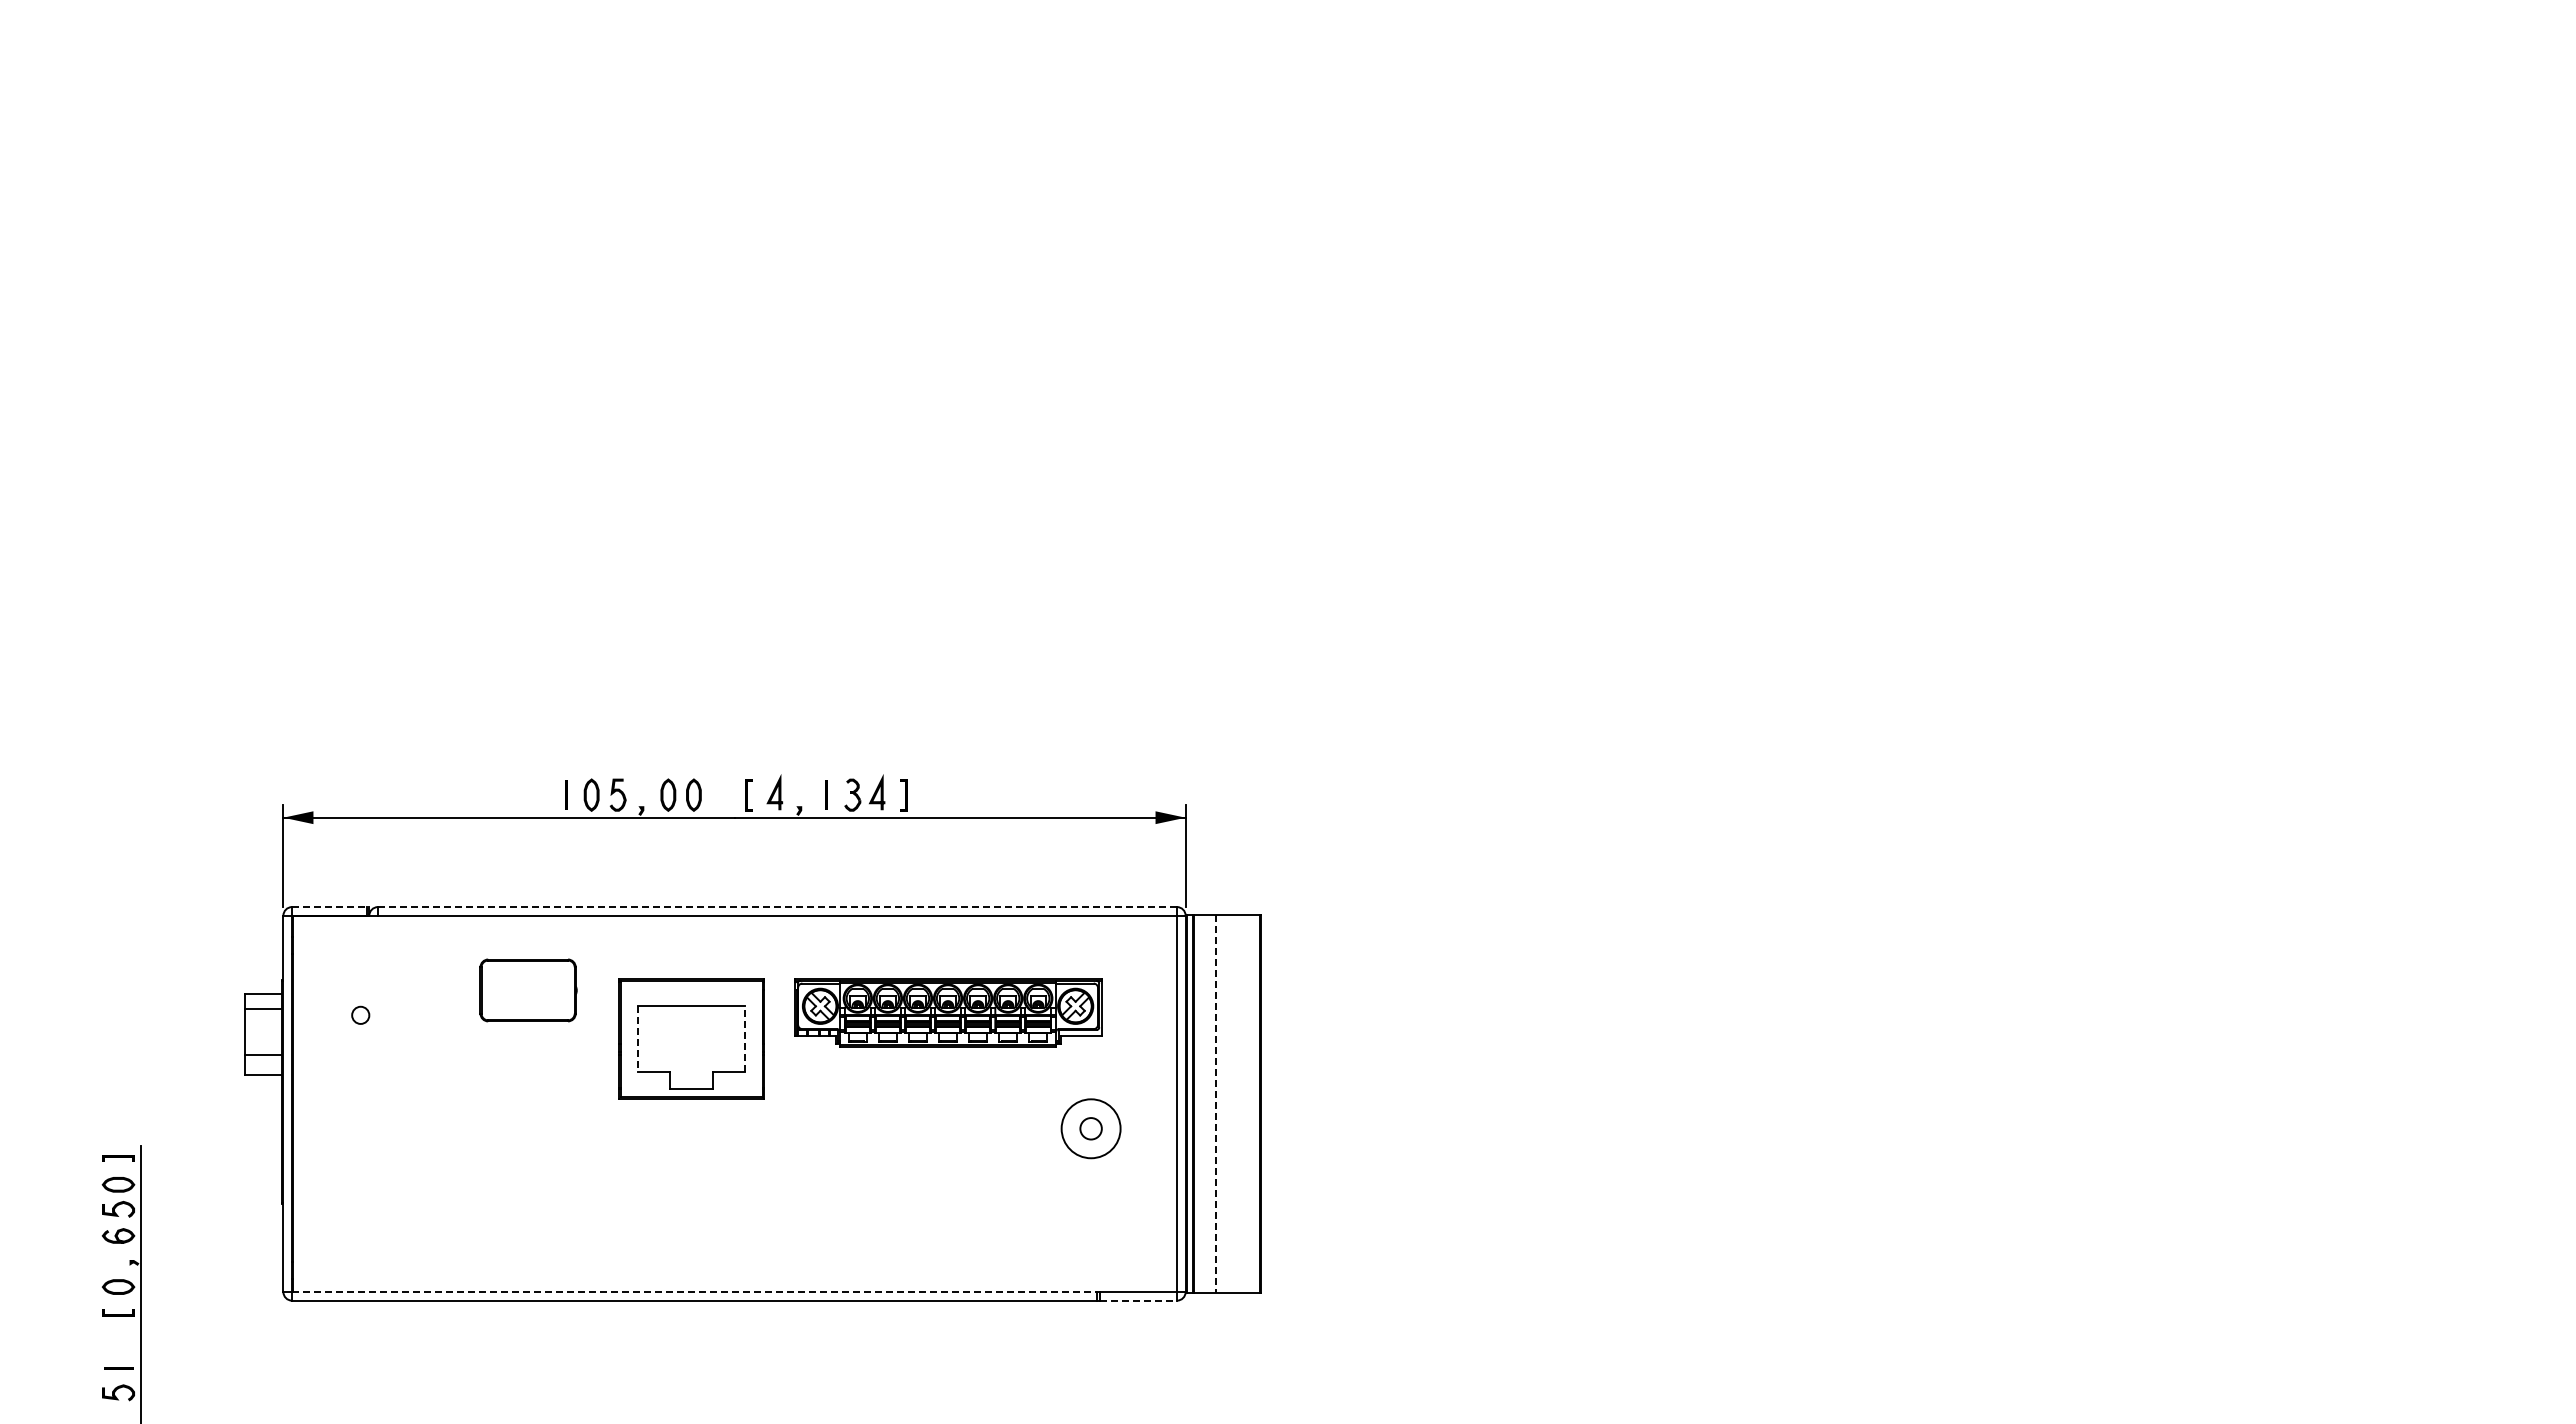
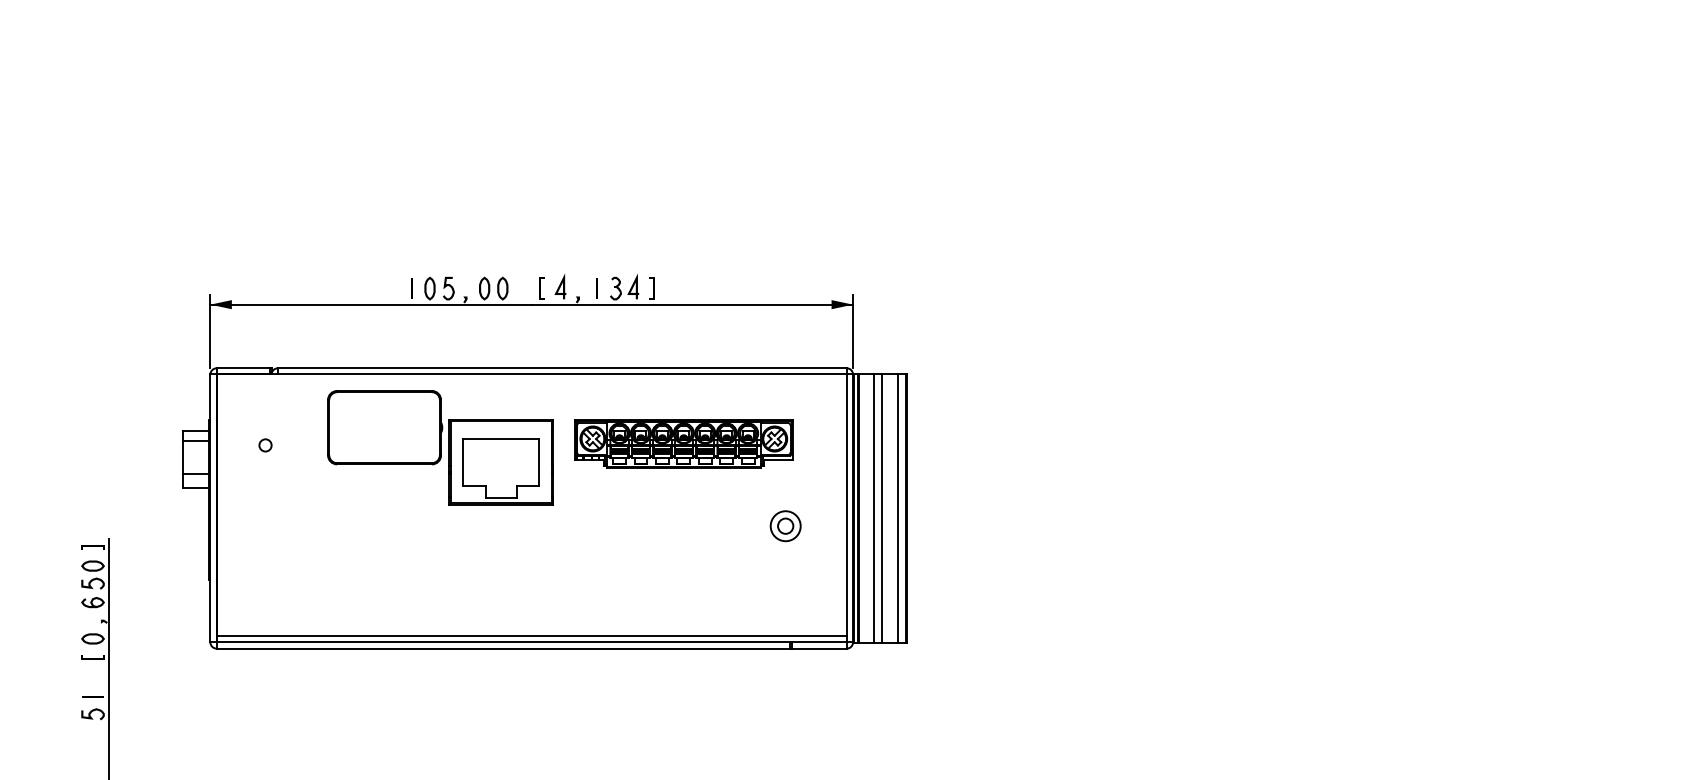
line: (330, 907) -> (243, 368), dashed -> solid
line: (777, 907) -> (562, 368), dashed -> solid
part: (528, 990) -> (385, 427), size x1.67
line: (638, 1038) -> (463, 461), dashed -> solid
line: (745, 1038) -> (539, 461), dashed -> solid
line: (1226, 1103) -> (882, 508), added
line: (1248, 1103) -> (897, 508), added
line: (1215, 1104) -> (874, 508), dashed -> solid
circle: (1091, 1128) -> (785, 526), size x0.71
line: (734, 1283) -> (531, 636), added
line: (695, 1292) -> (503, 642), dashed -> solid
line: (1138, 1300) -> (819, 648), dashed -> solid

